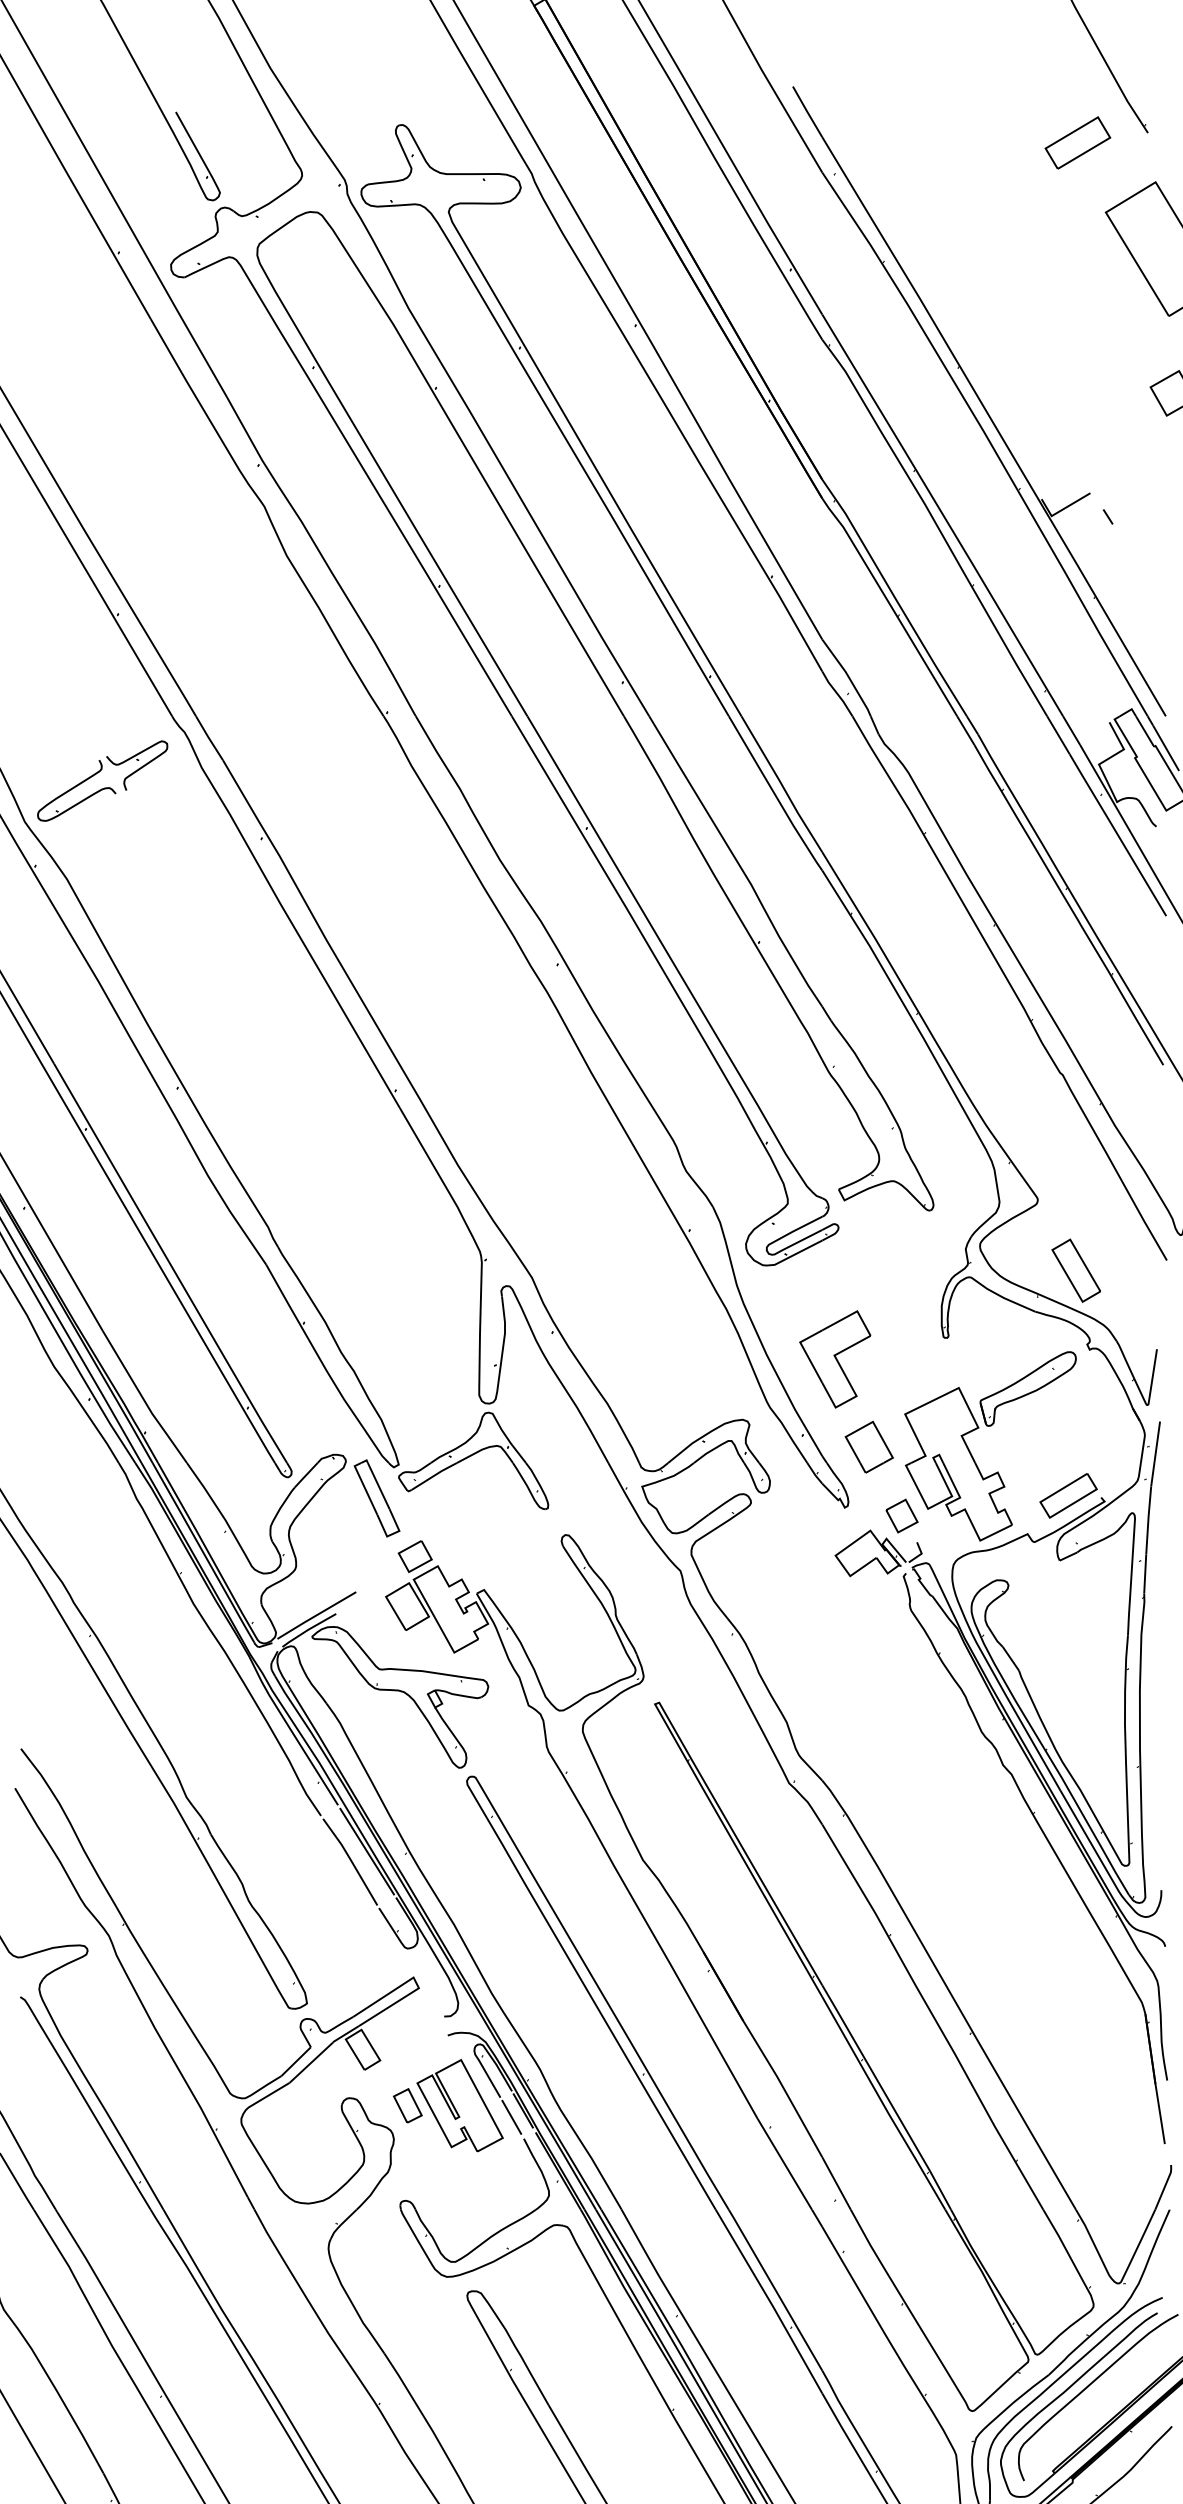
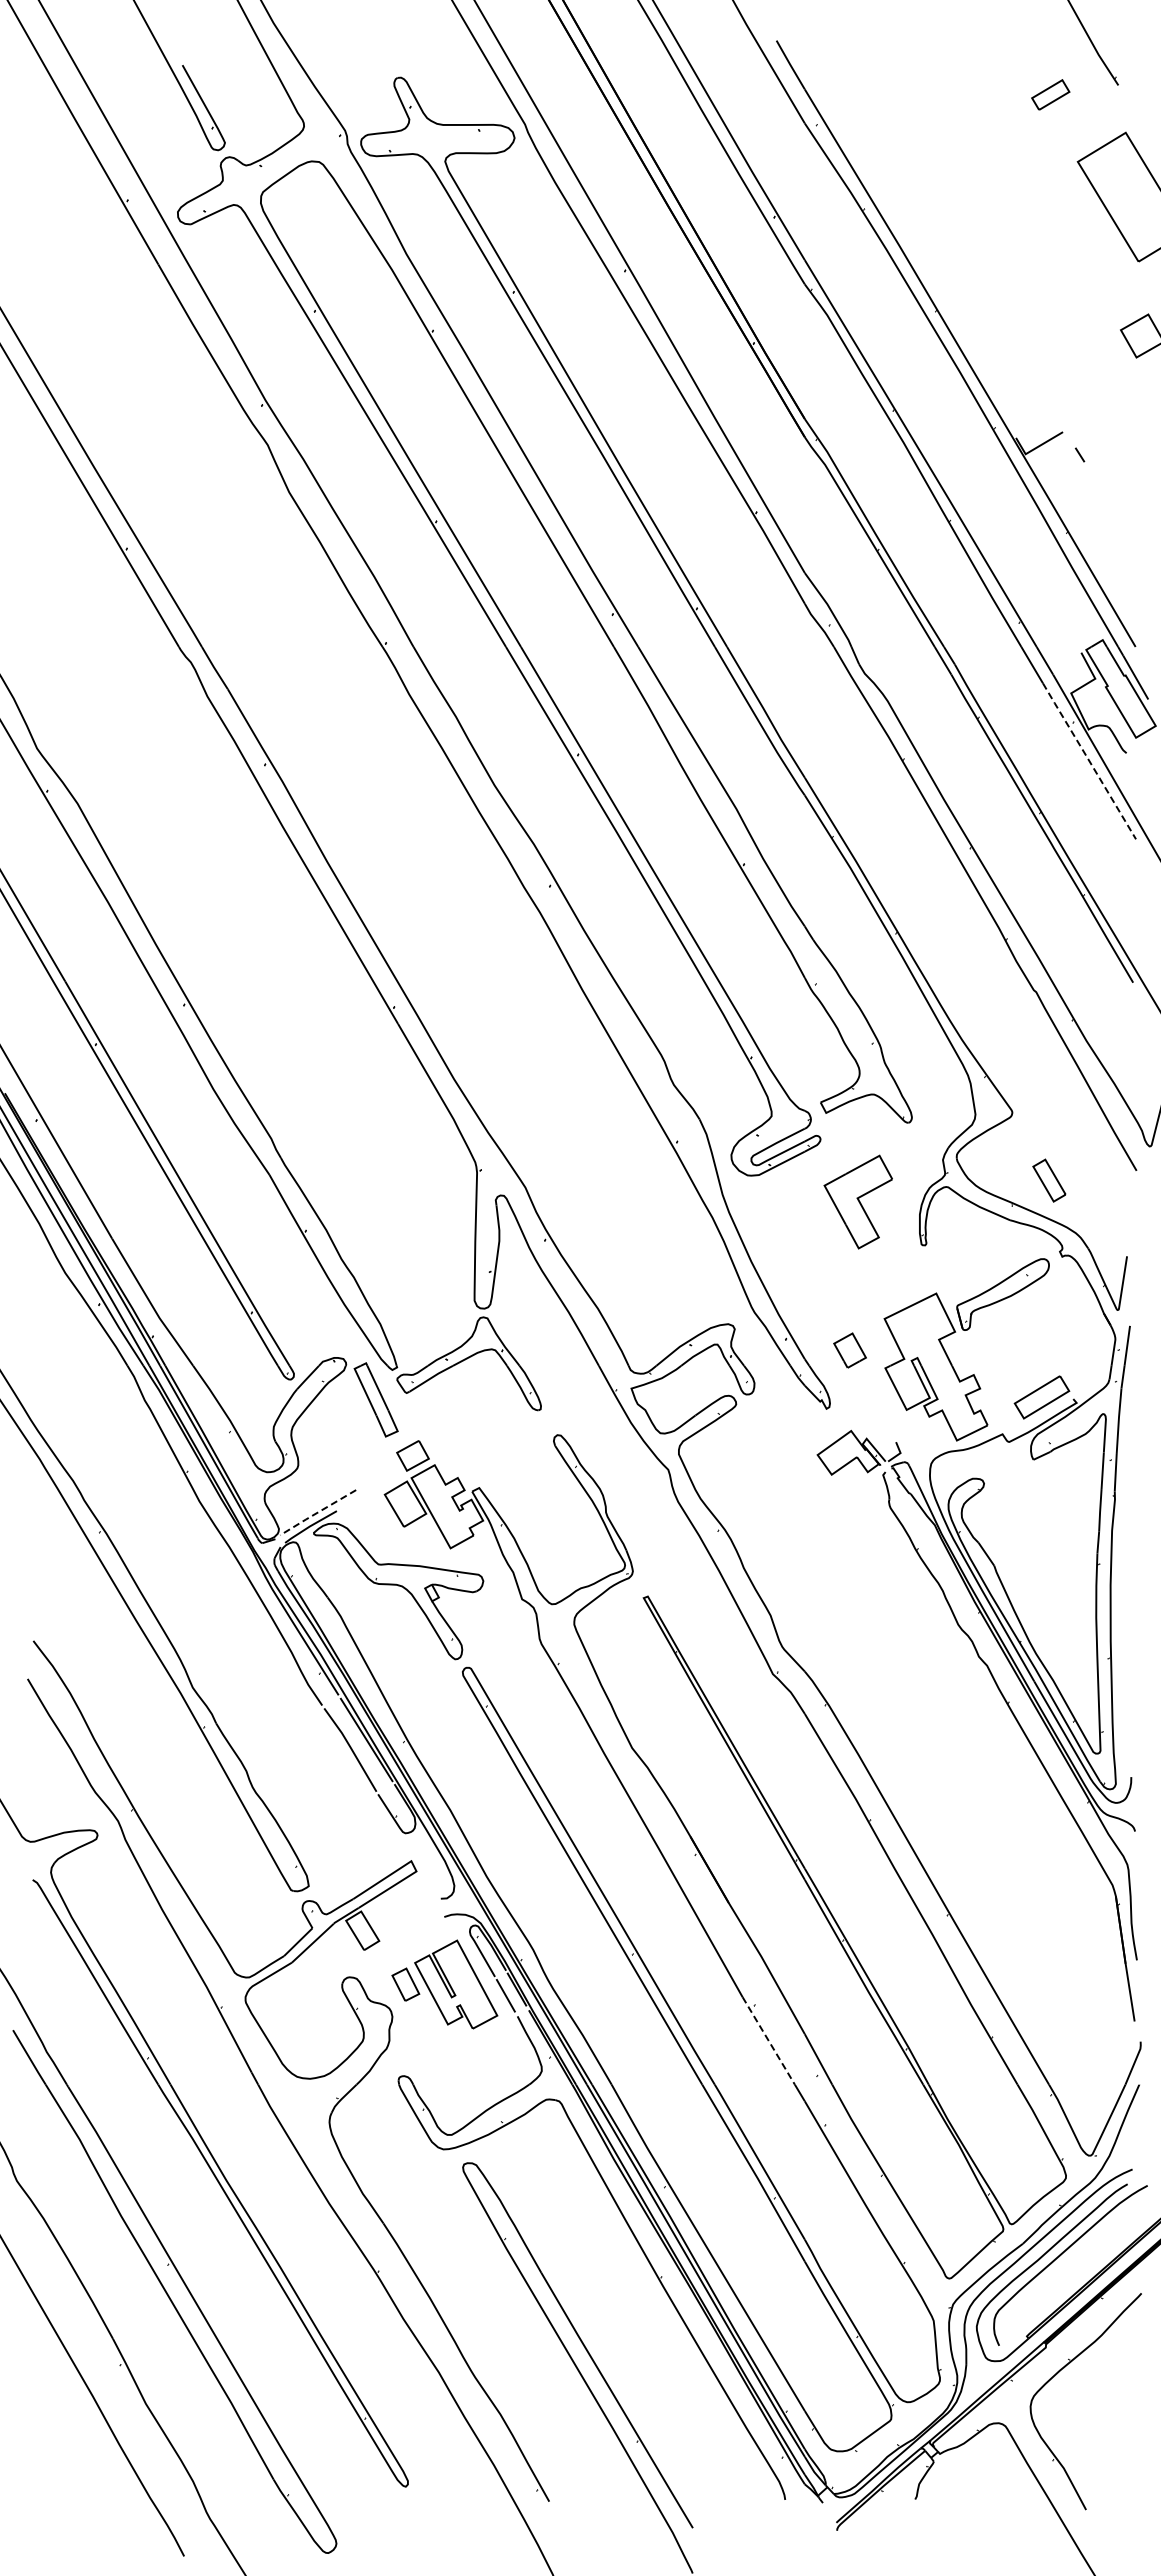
part: (1077, 142) -> (1050, 94), size x0.6
part: (104, 787) -> (113, 715), removed
line: (1117, 834) -> (1089, 760), solid -> dashed
part: (1076, 1270) -> (1049, 1180), size x0.7
part: (834, 1358) -> (857, 1201), moved
part: (868, 1447) -> (849, 1350), size x0.7
part: (901, 1515) -> (881, 1416), removed
line: (316, 1616) -> (317, 1513), solid -> dashed
line: (784, 2163) -> (768, 2040), solid -> dashed

